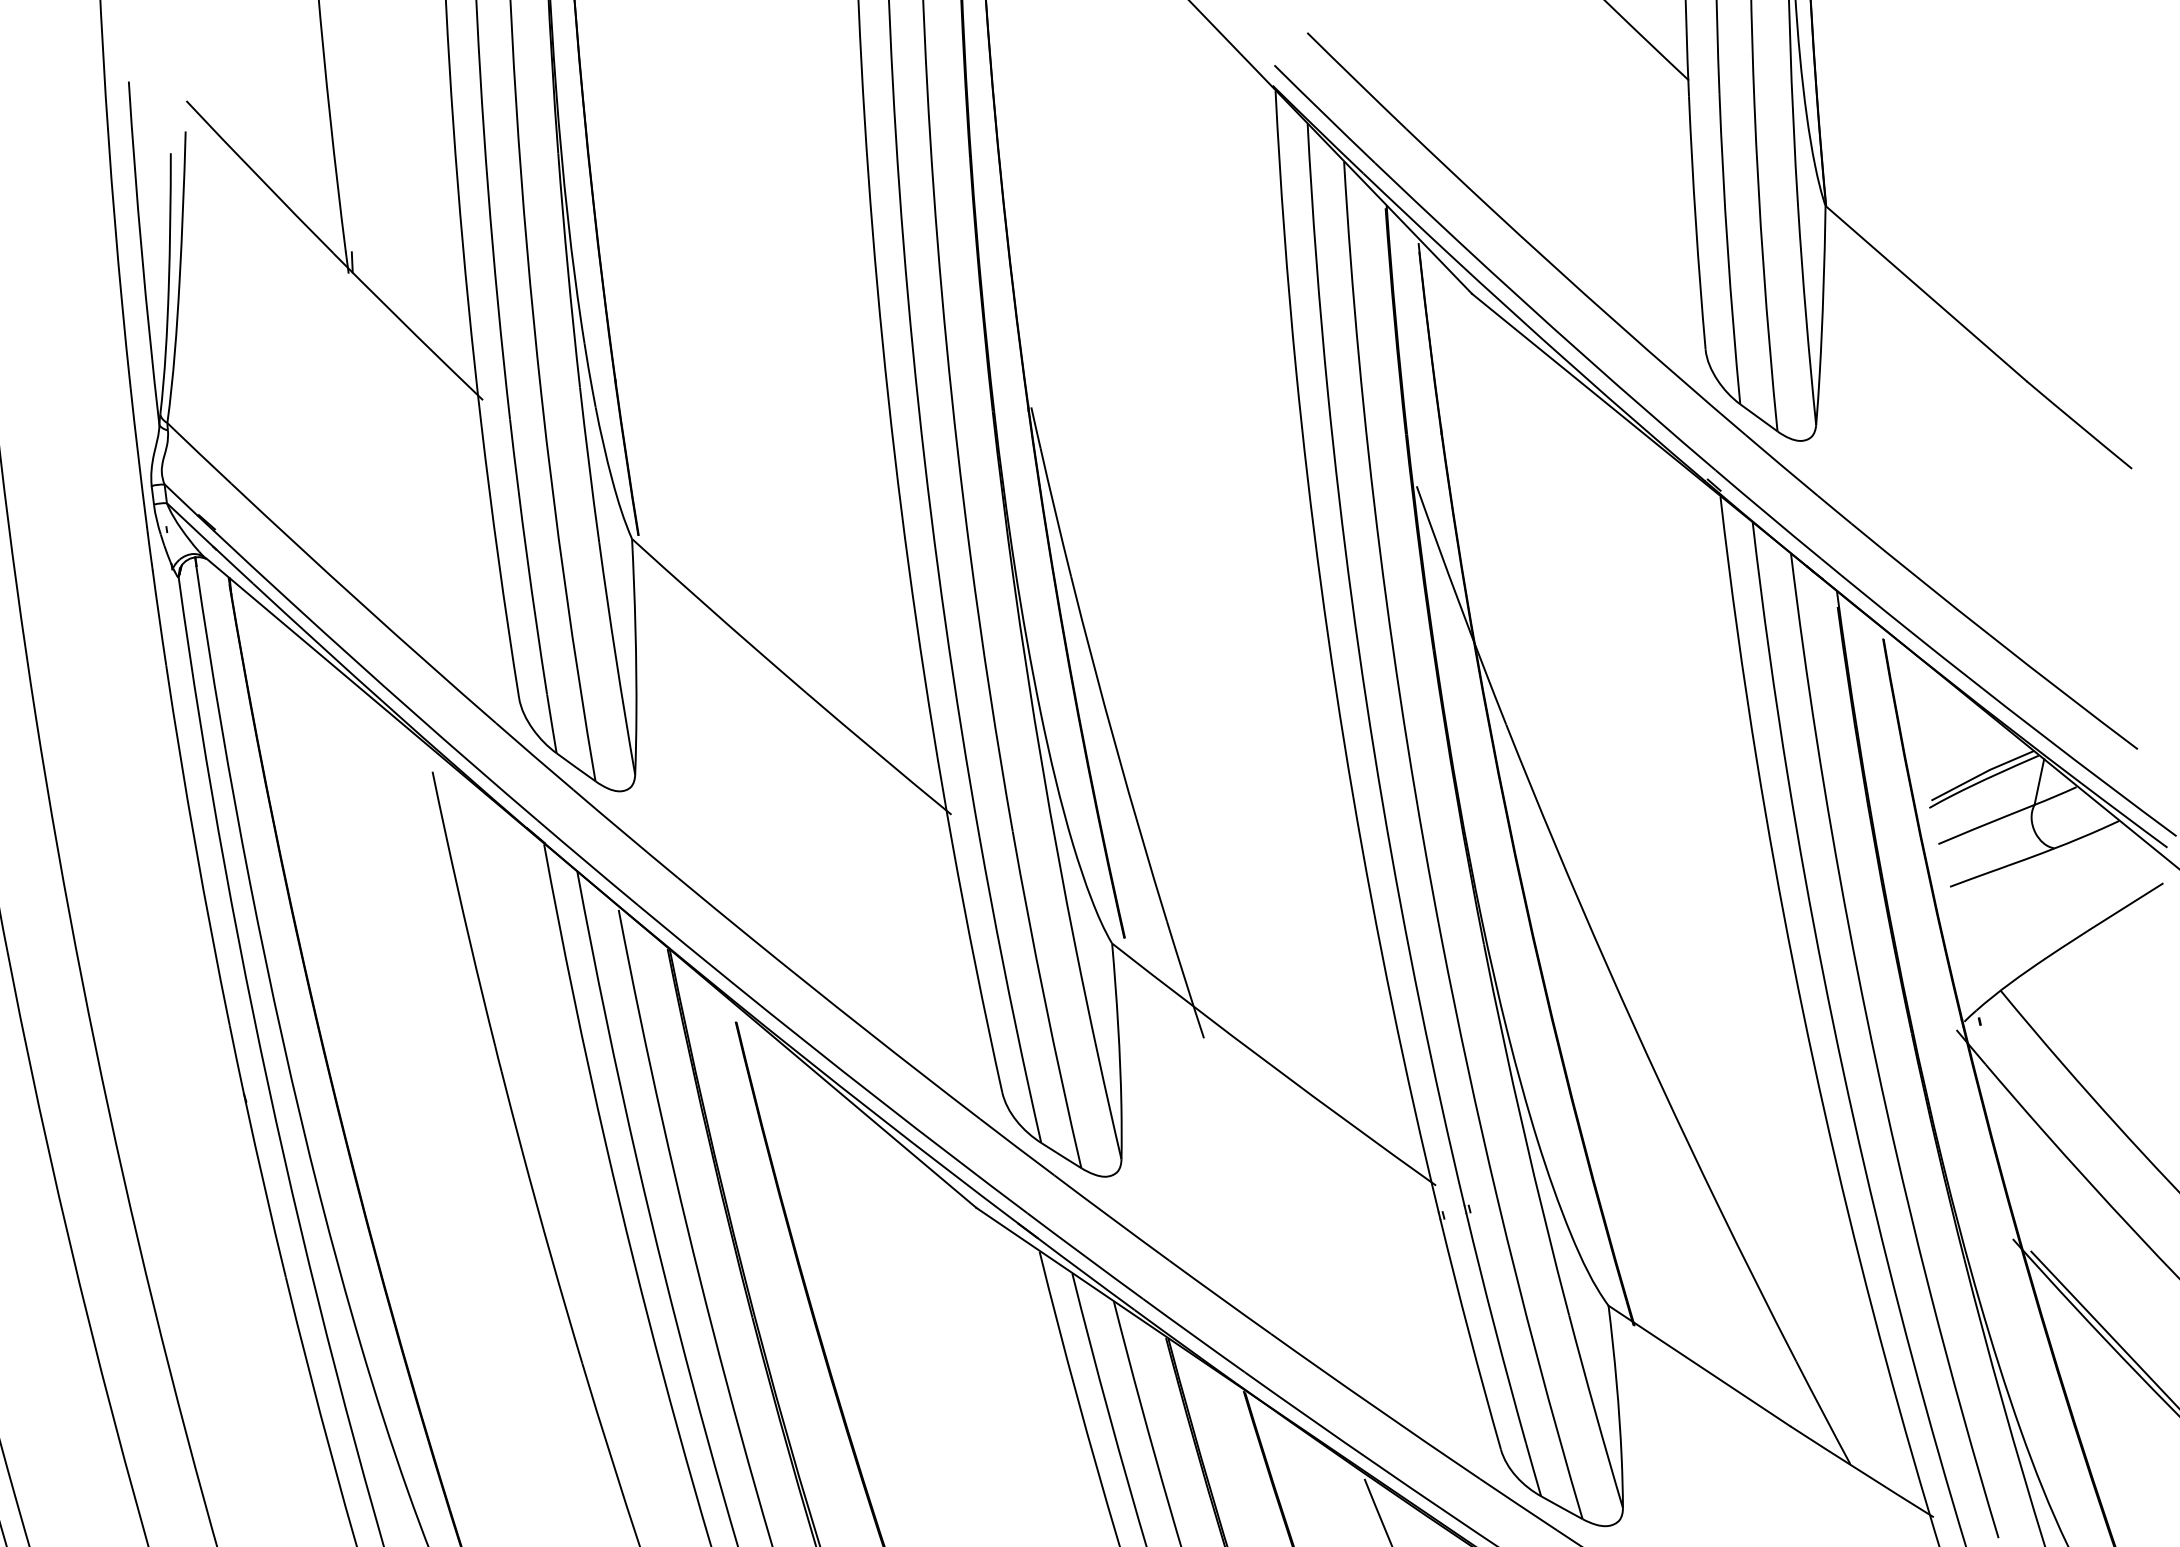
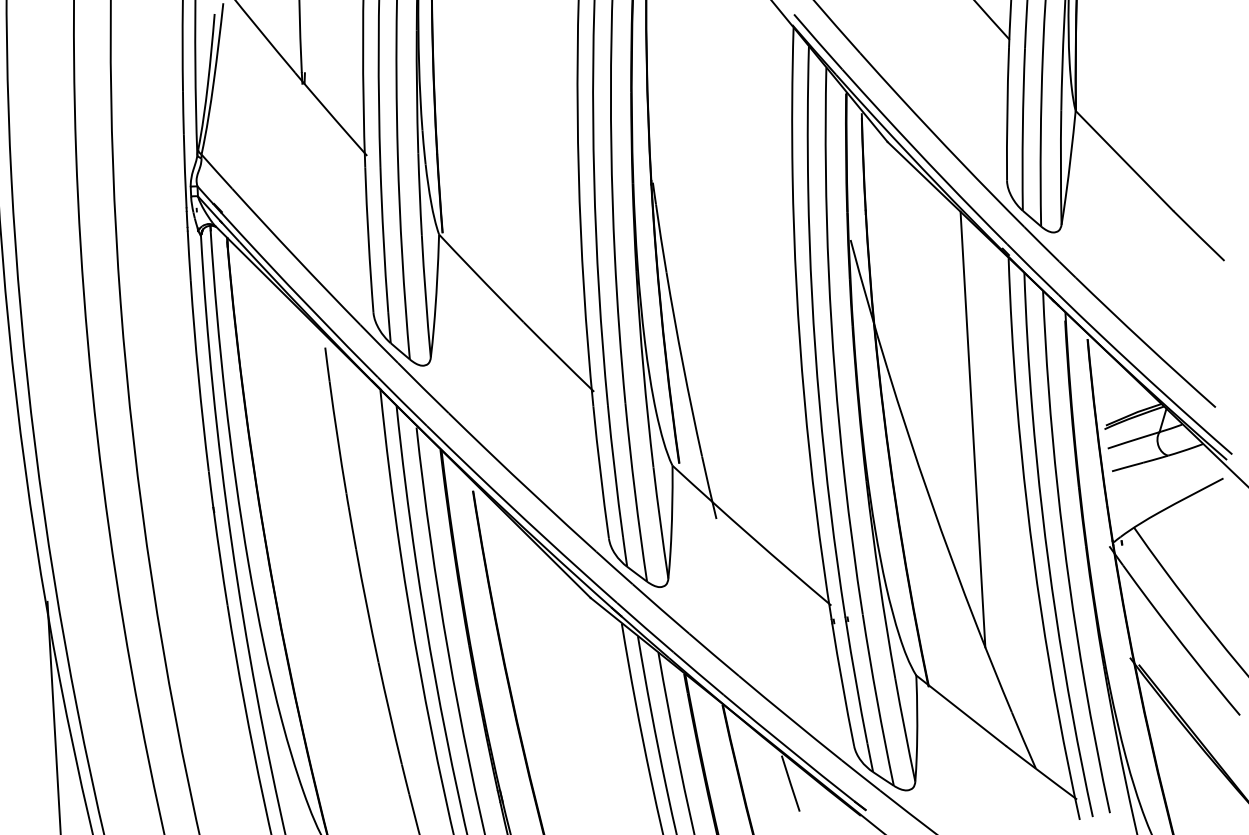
line: (1677, 828) -> (972, 429), added

